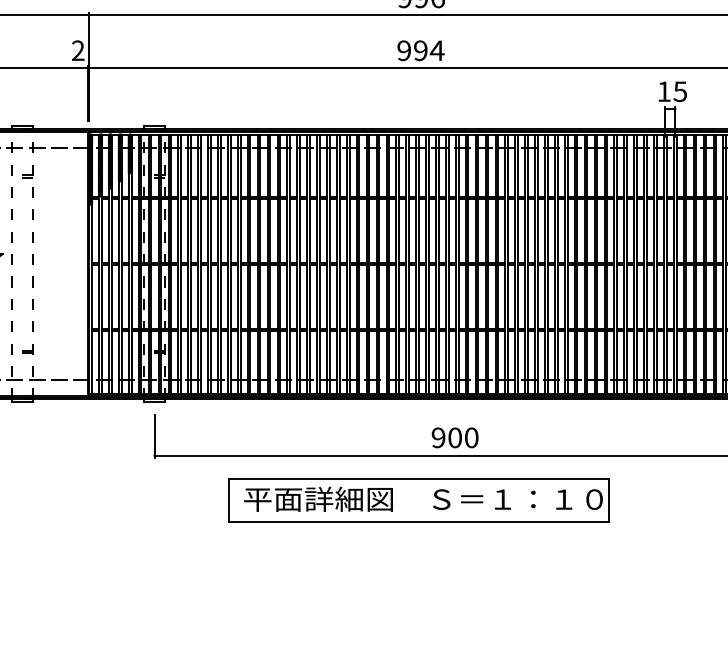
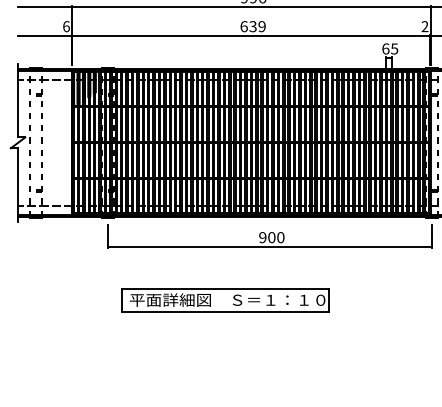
text: (78, 50) -> (66, 26), 2 -> 6
text: (421, 50) -> (253, 26), 994 -> 639
text: (663, 90) -> (385, 48), 15 -> 65
part: (419, 500) -> (225, 300), moved

